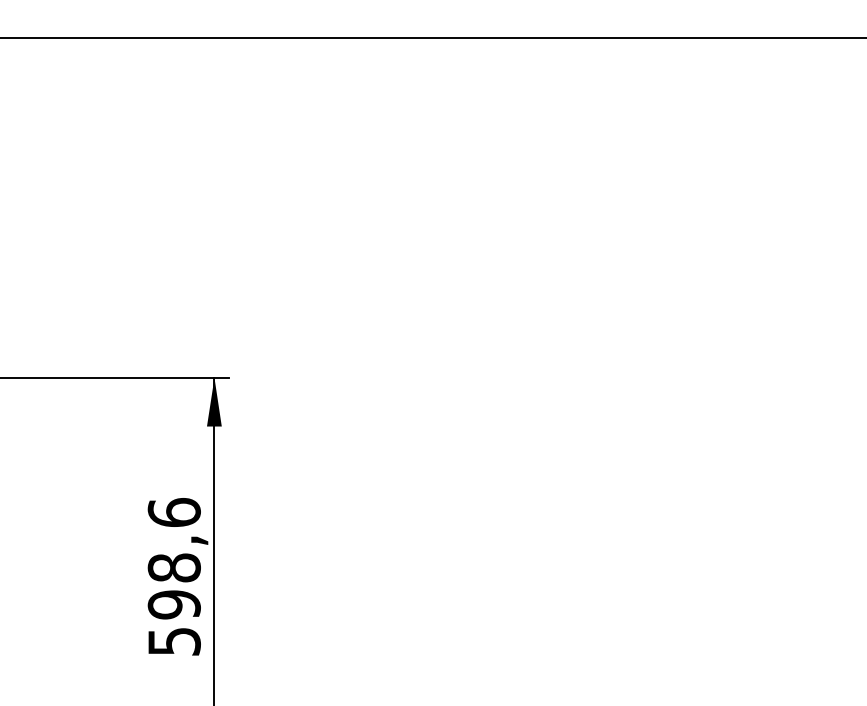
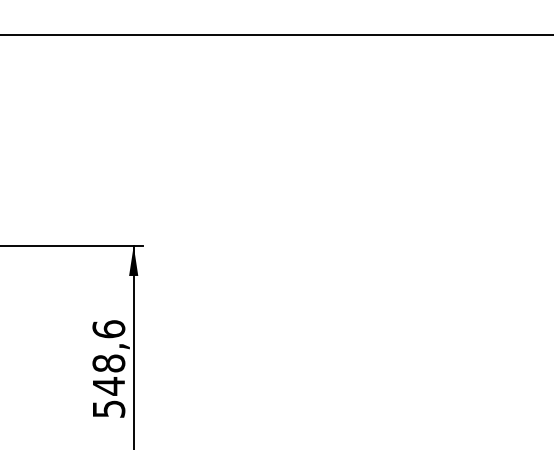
text: (173, 605) -> (108, 386), 598,6 -> 548,6

